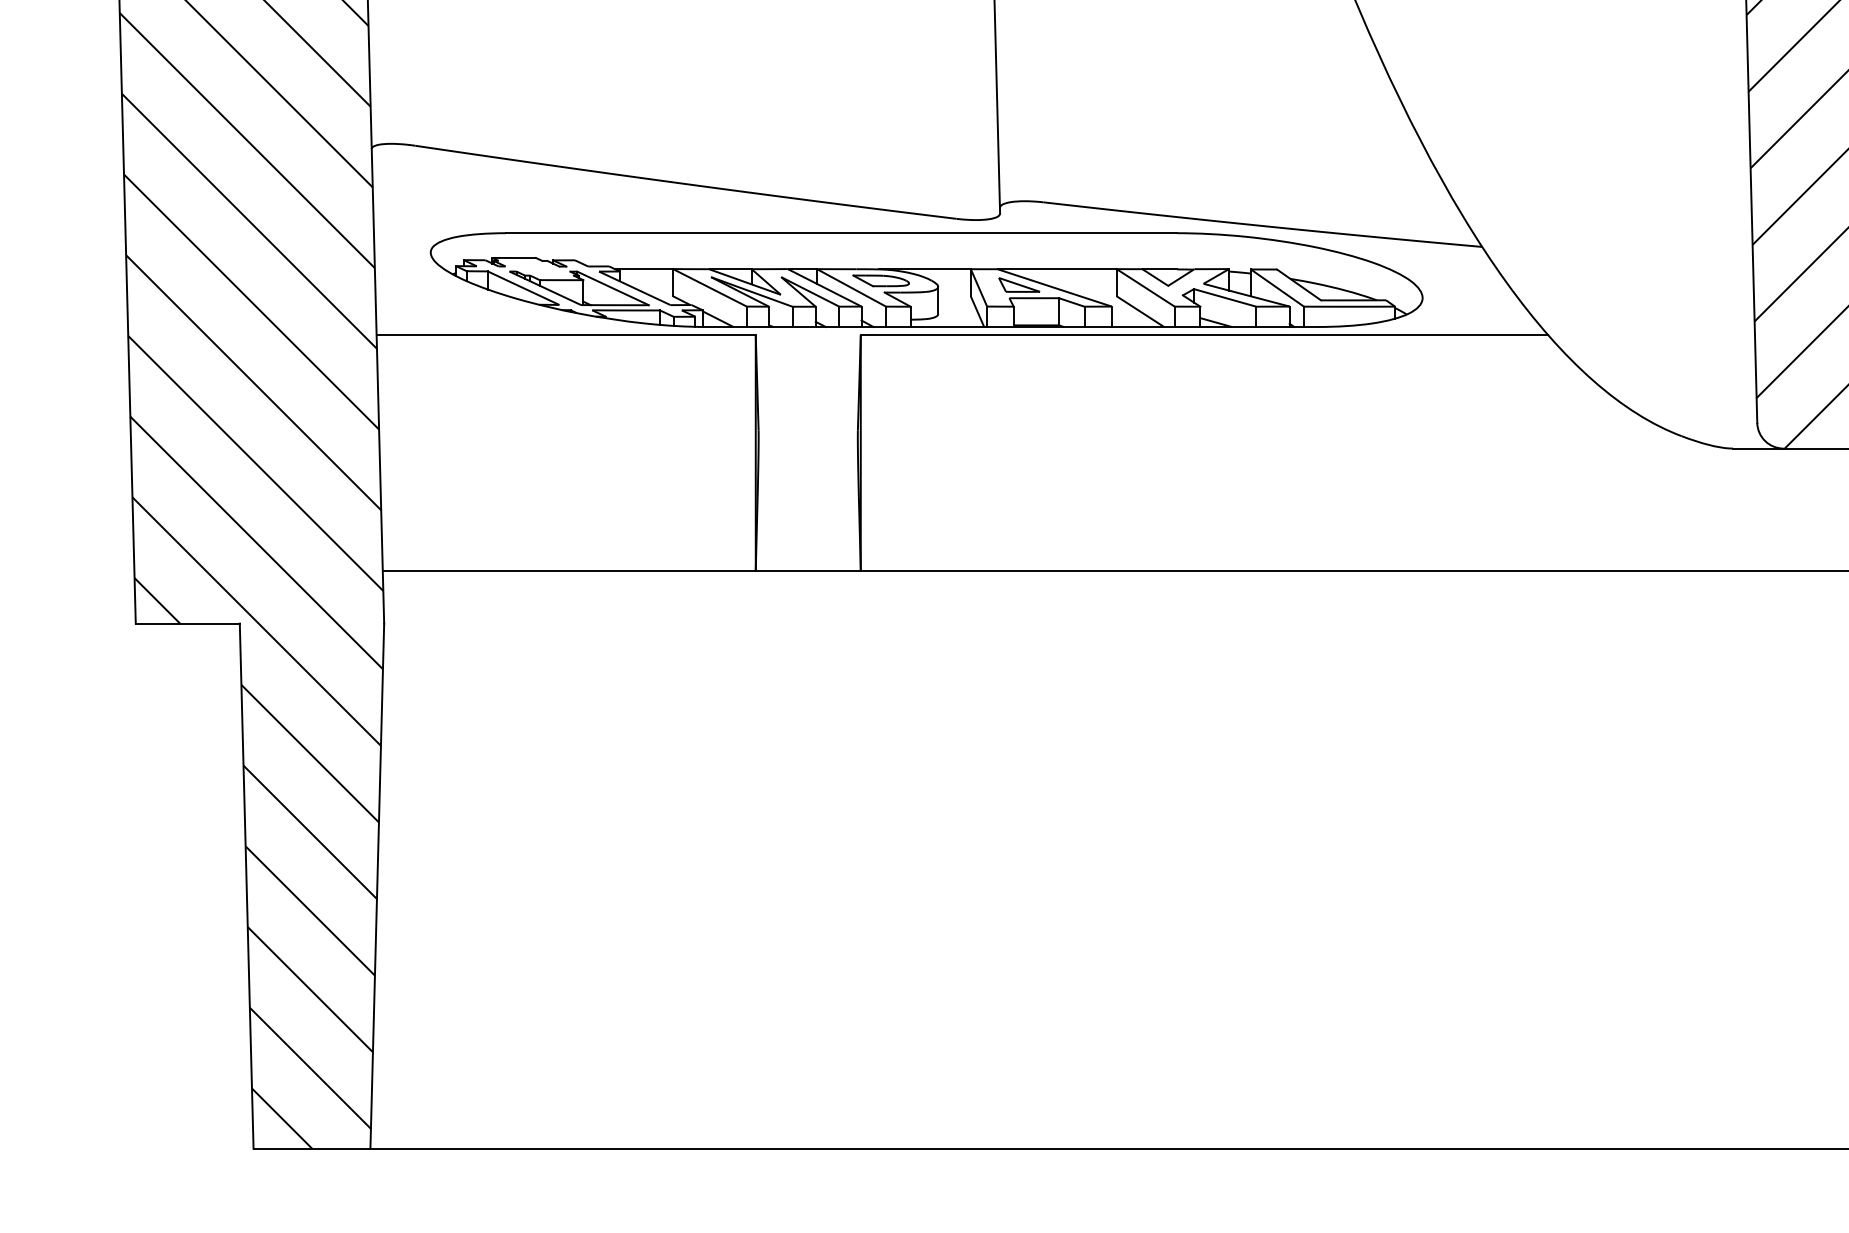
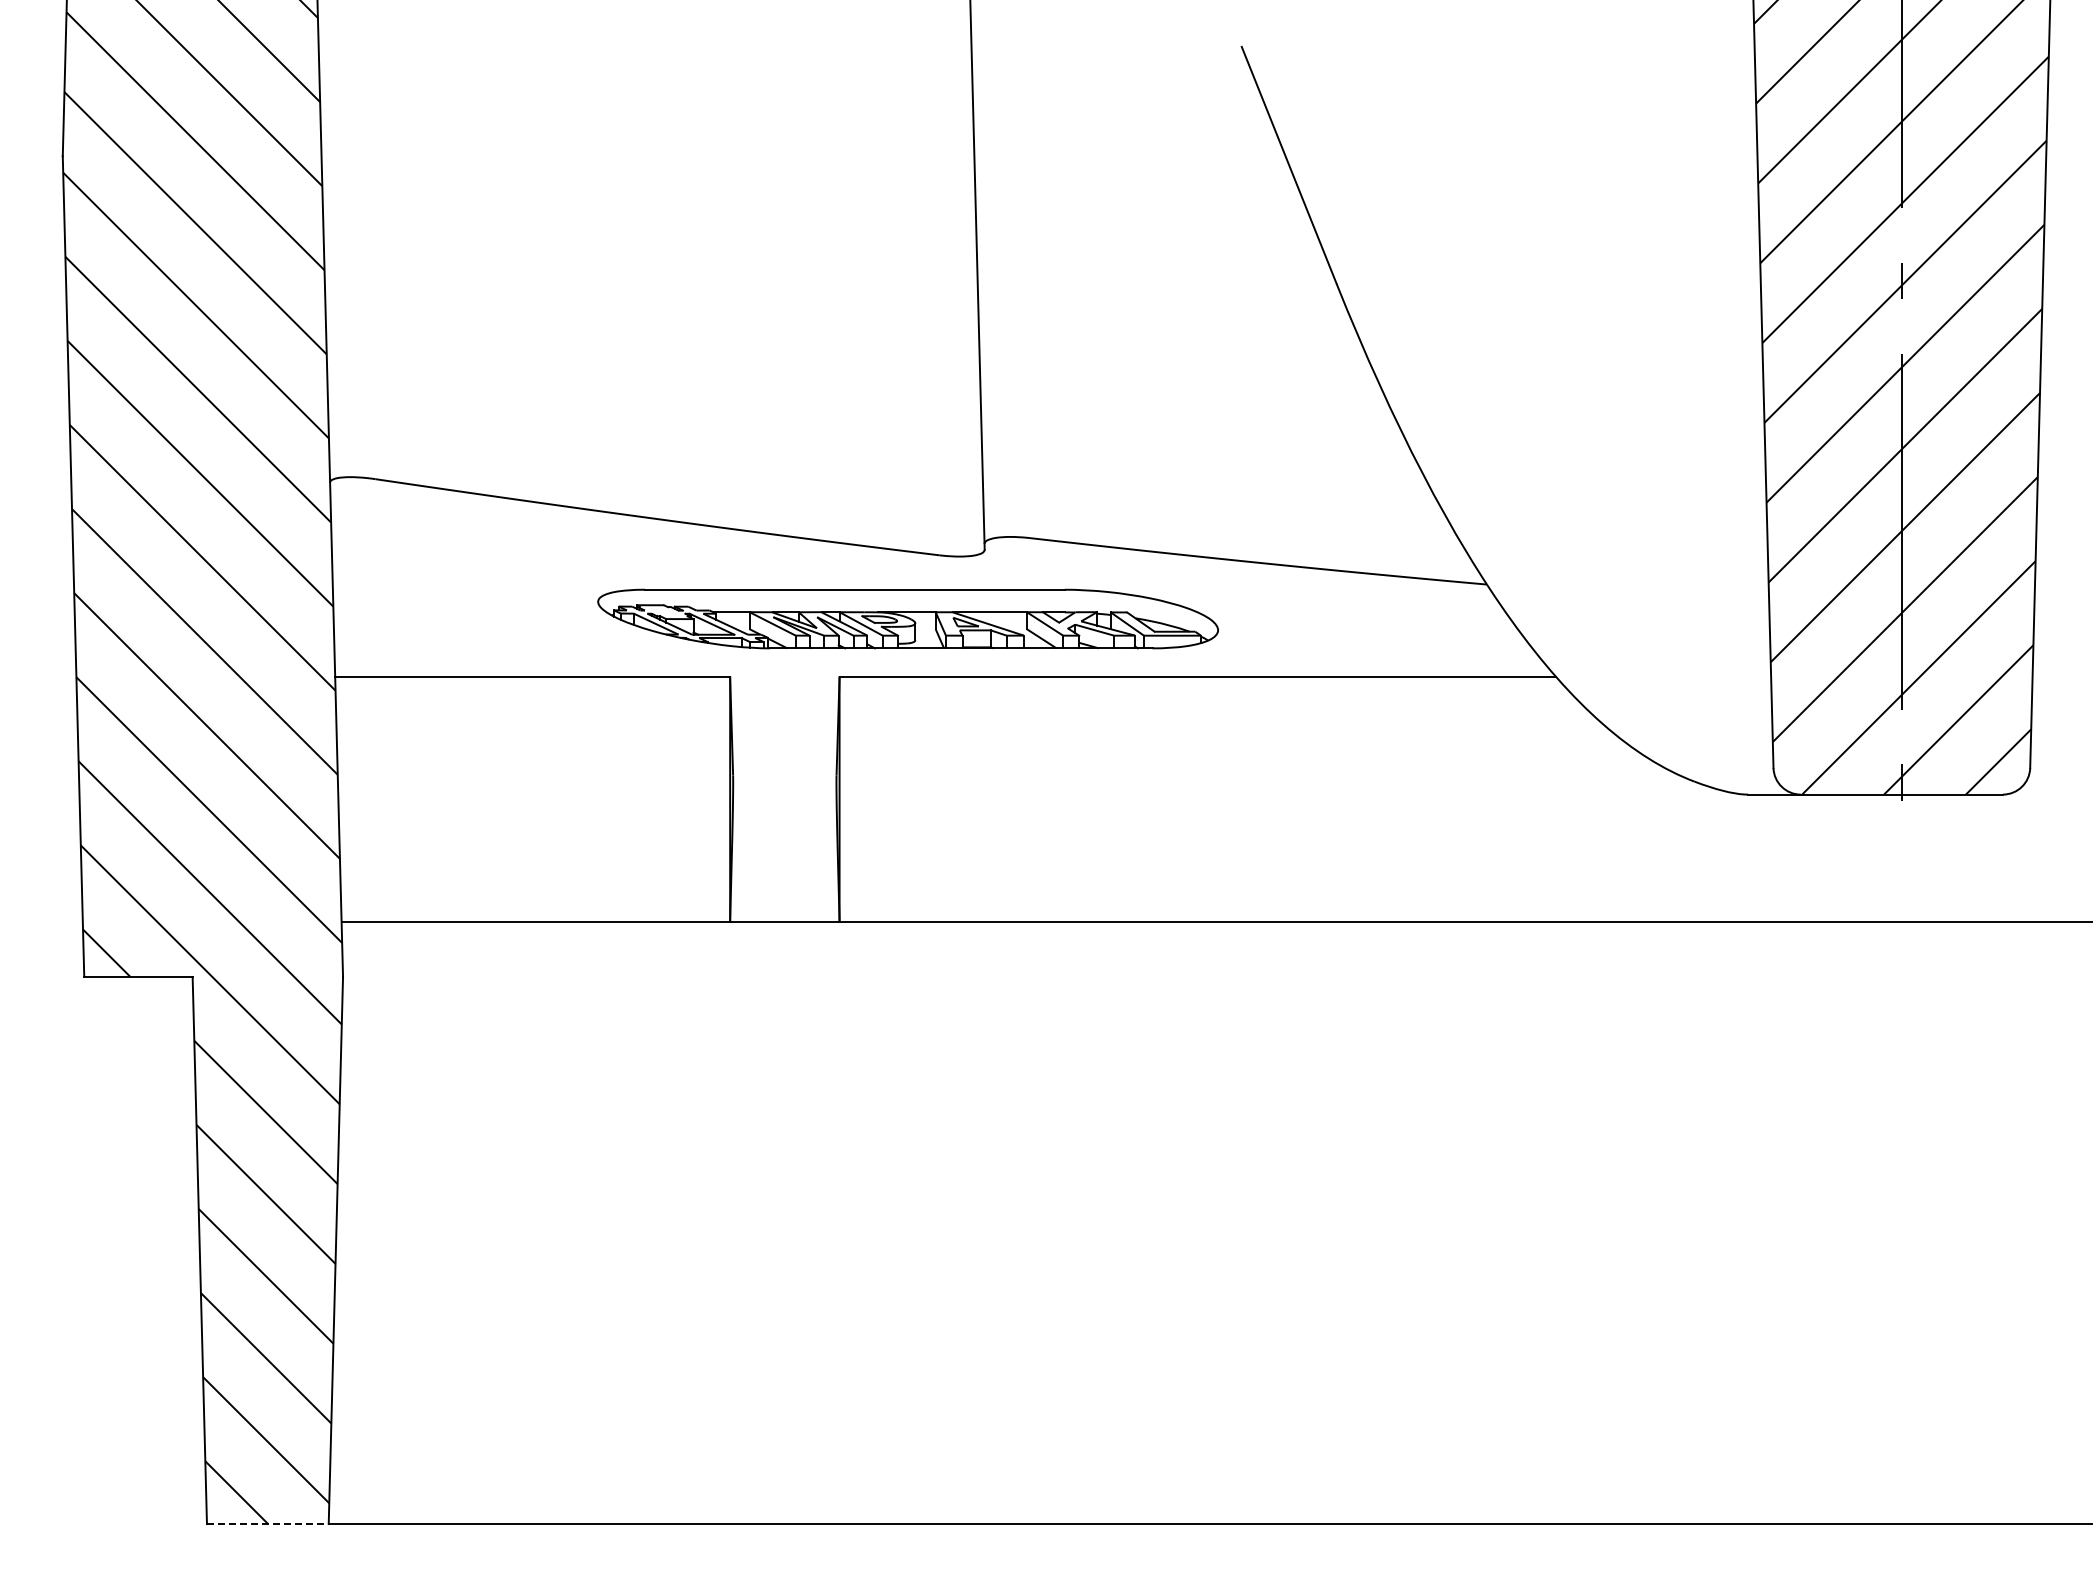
part: (925, 279) -> (907, 618), size x0.6
line: (311, 1149) -> (267, 1524), solid -> dashed

